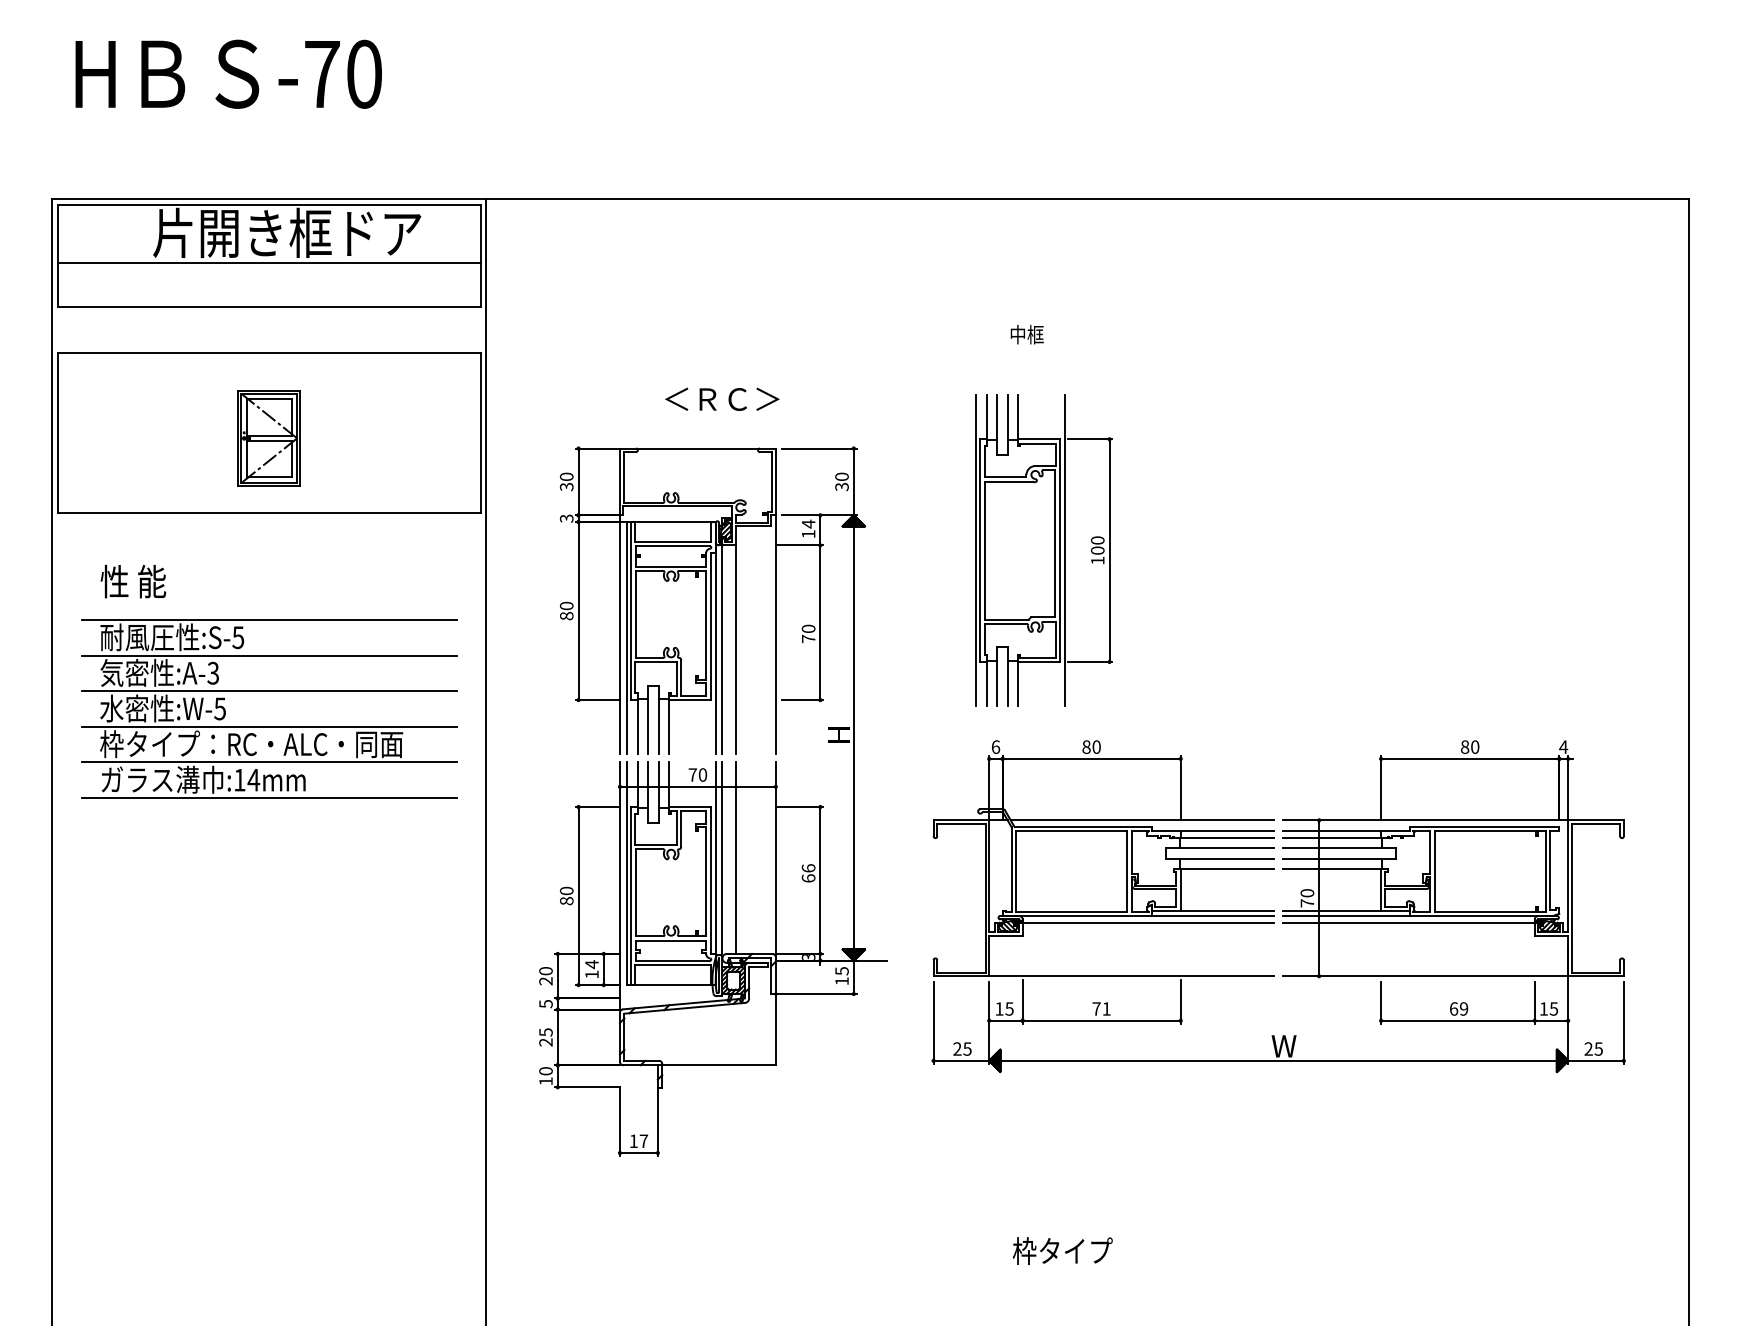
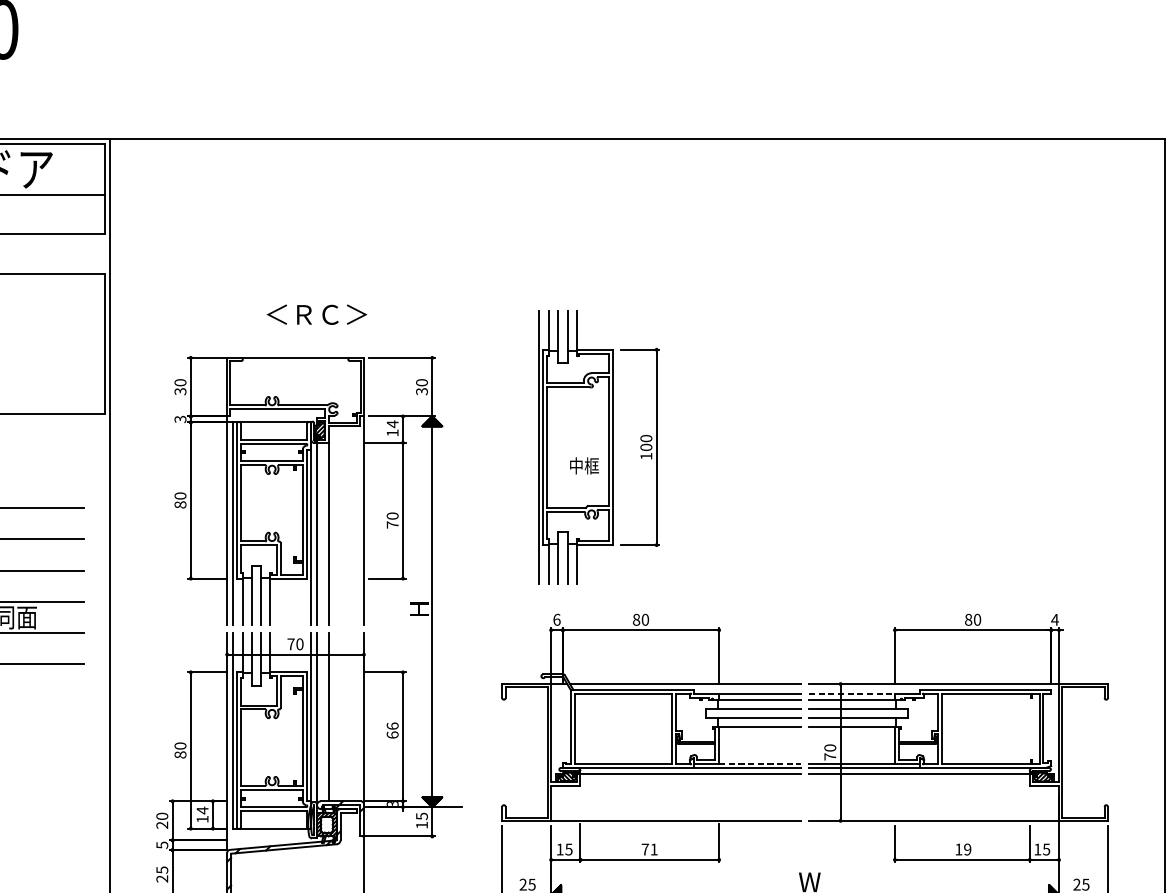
text: (1026, 334) -> (583, 465), moved
line: (1065, 550) -> (618, 447), removed
line: (1332, 831) -> (852, 693), solid -> dashed
line: (1227, 910) -> (760, 763), solid -> dashed
text: (1454, 1008) -> (959, 849), 69 -> 19

